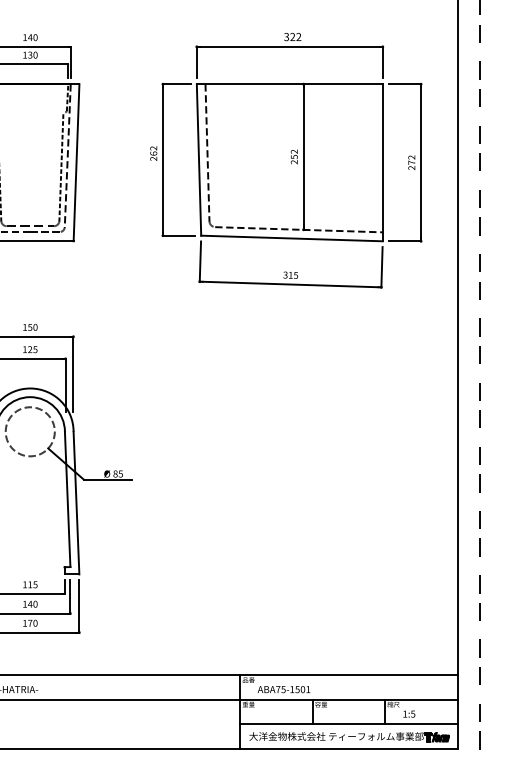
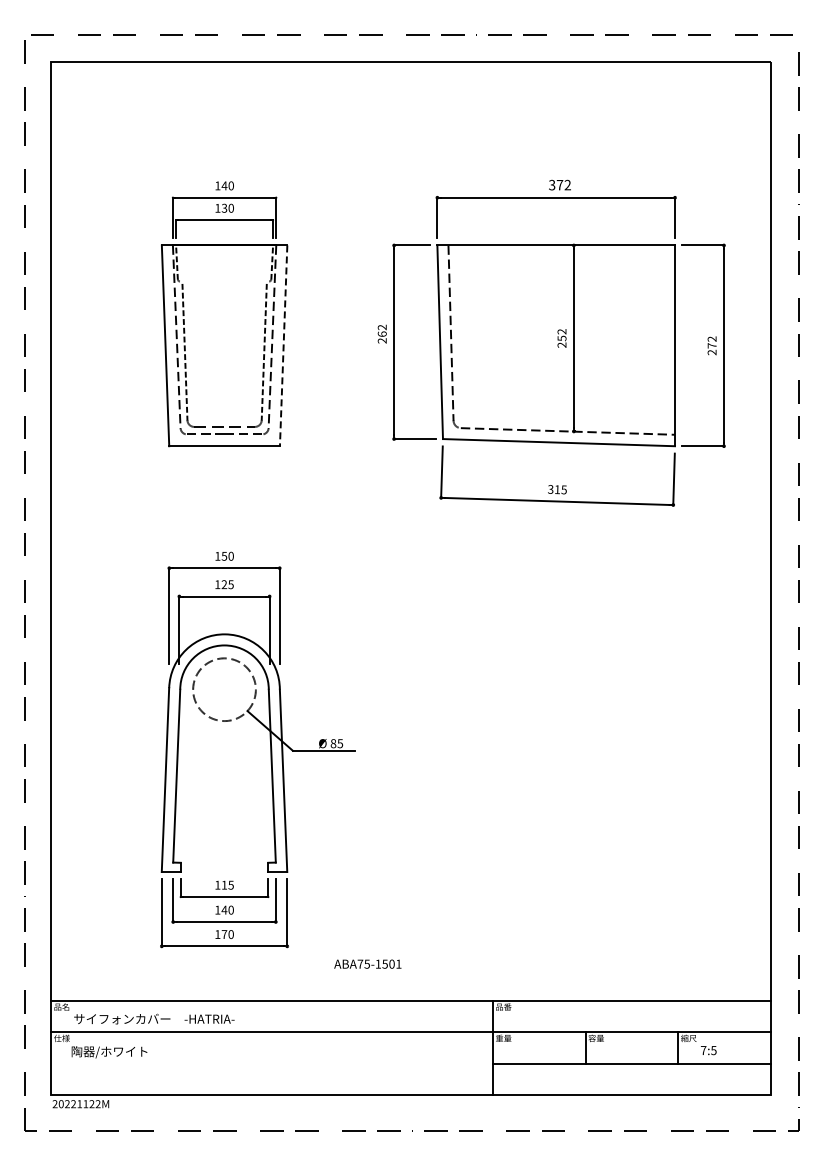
text: (292, 36) -> (559, 184), 322 -> 372
line: (76, 163) -> (283, 346), solid -> dashed
text: (283, 689) -> (367, 963), moved
text: (405, 714) -> (703, 1050), 1:5 -> 7:5
part: (349, 736) -> (632, 1079), removed

